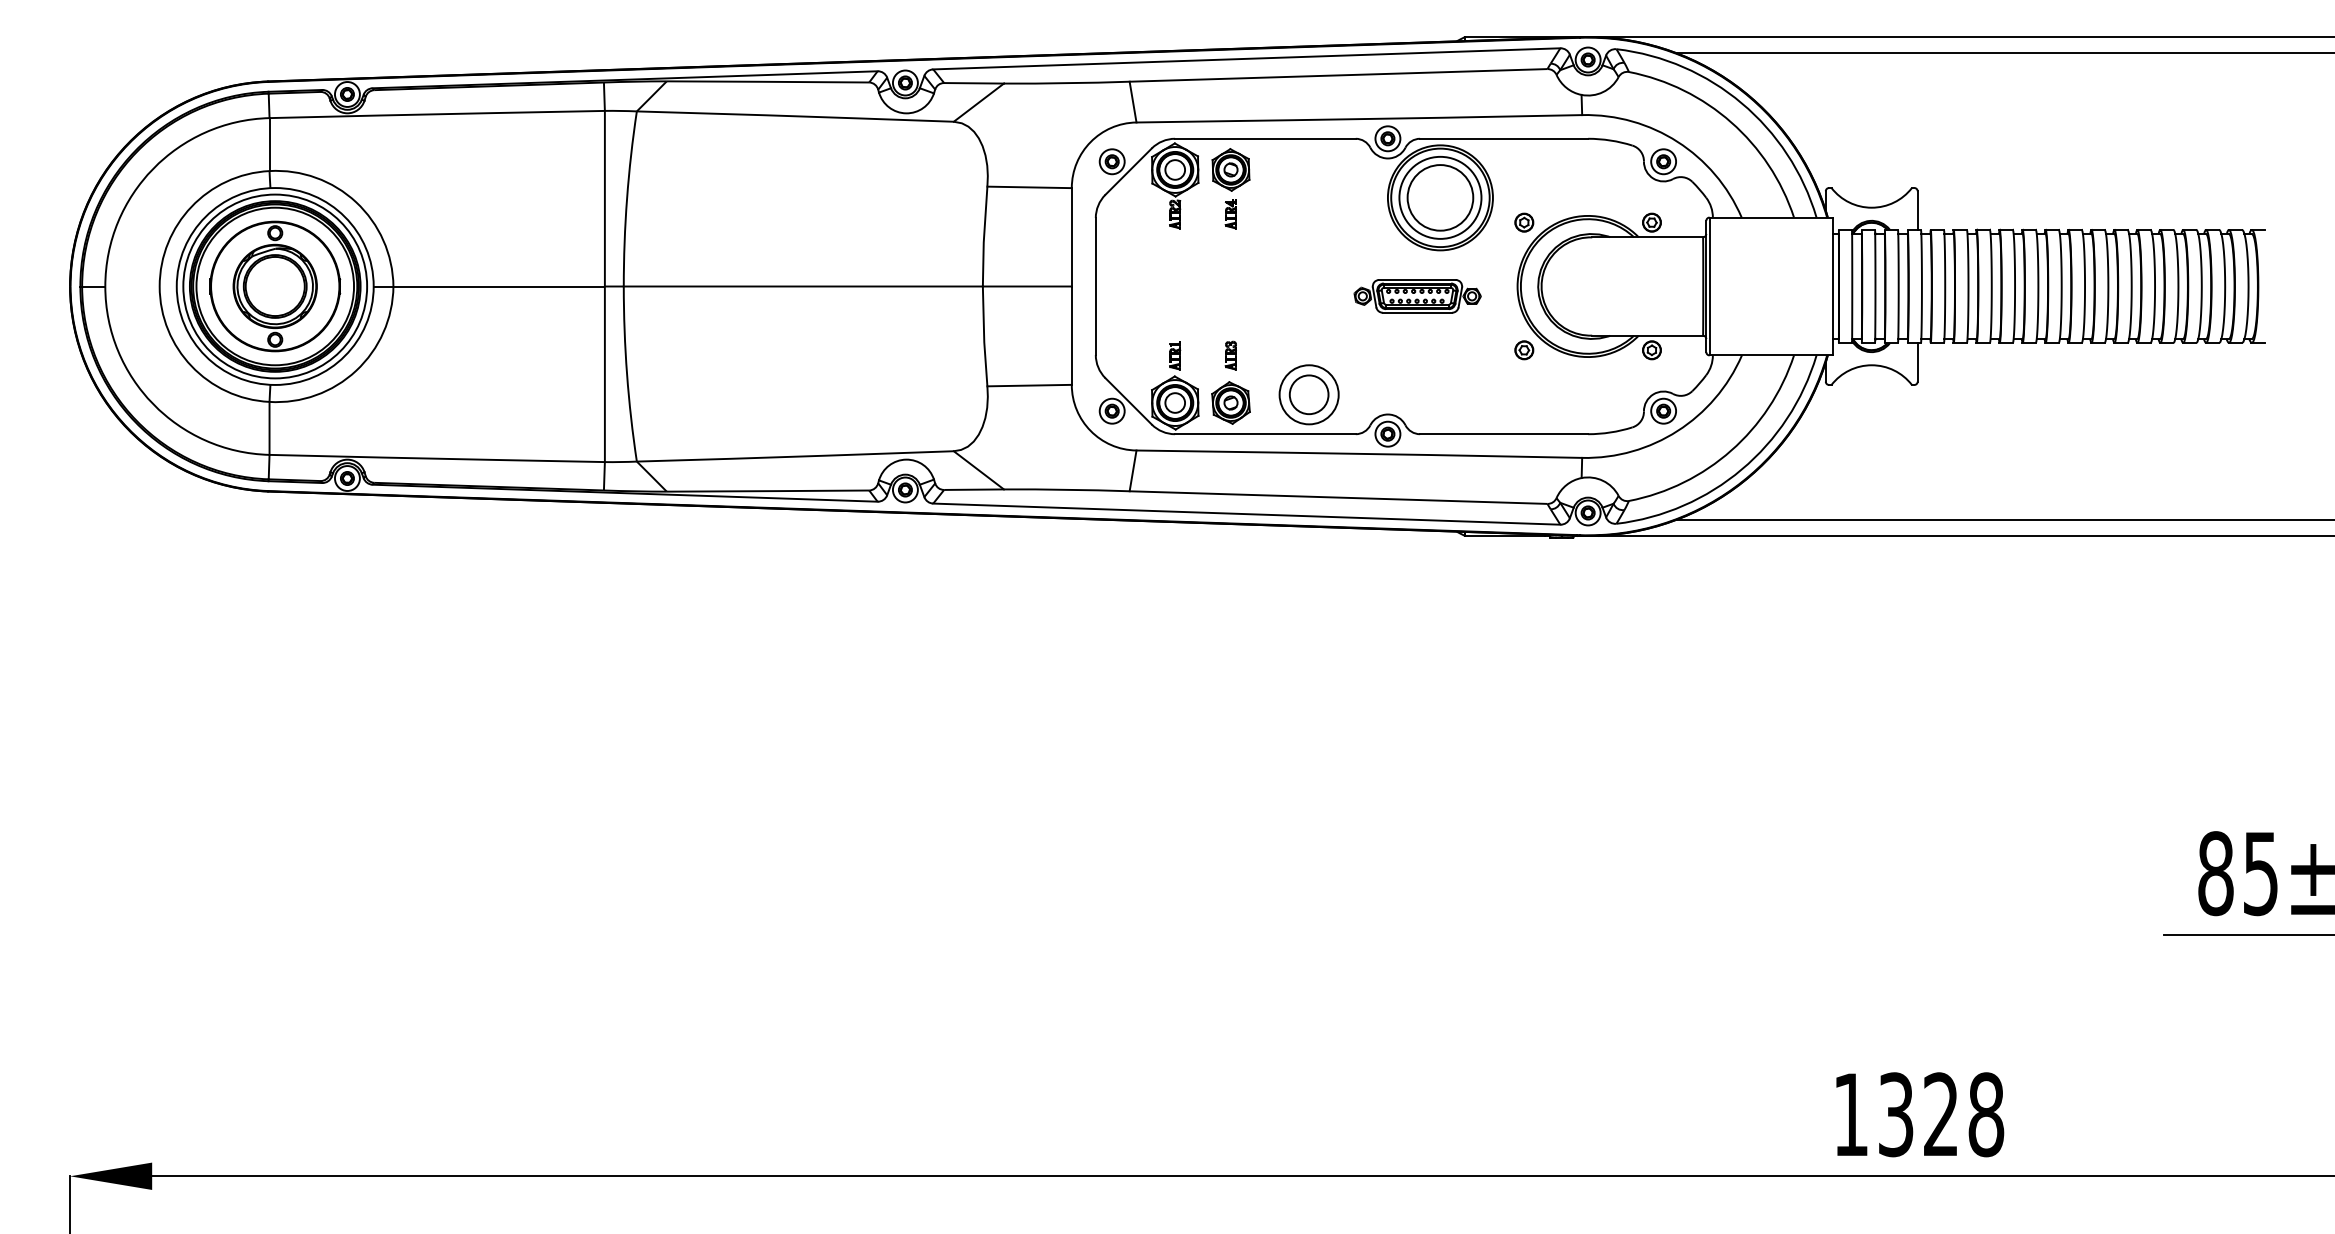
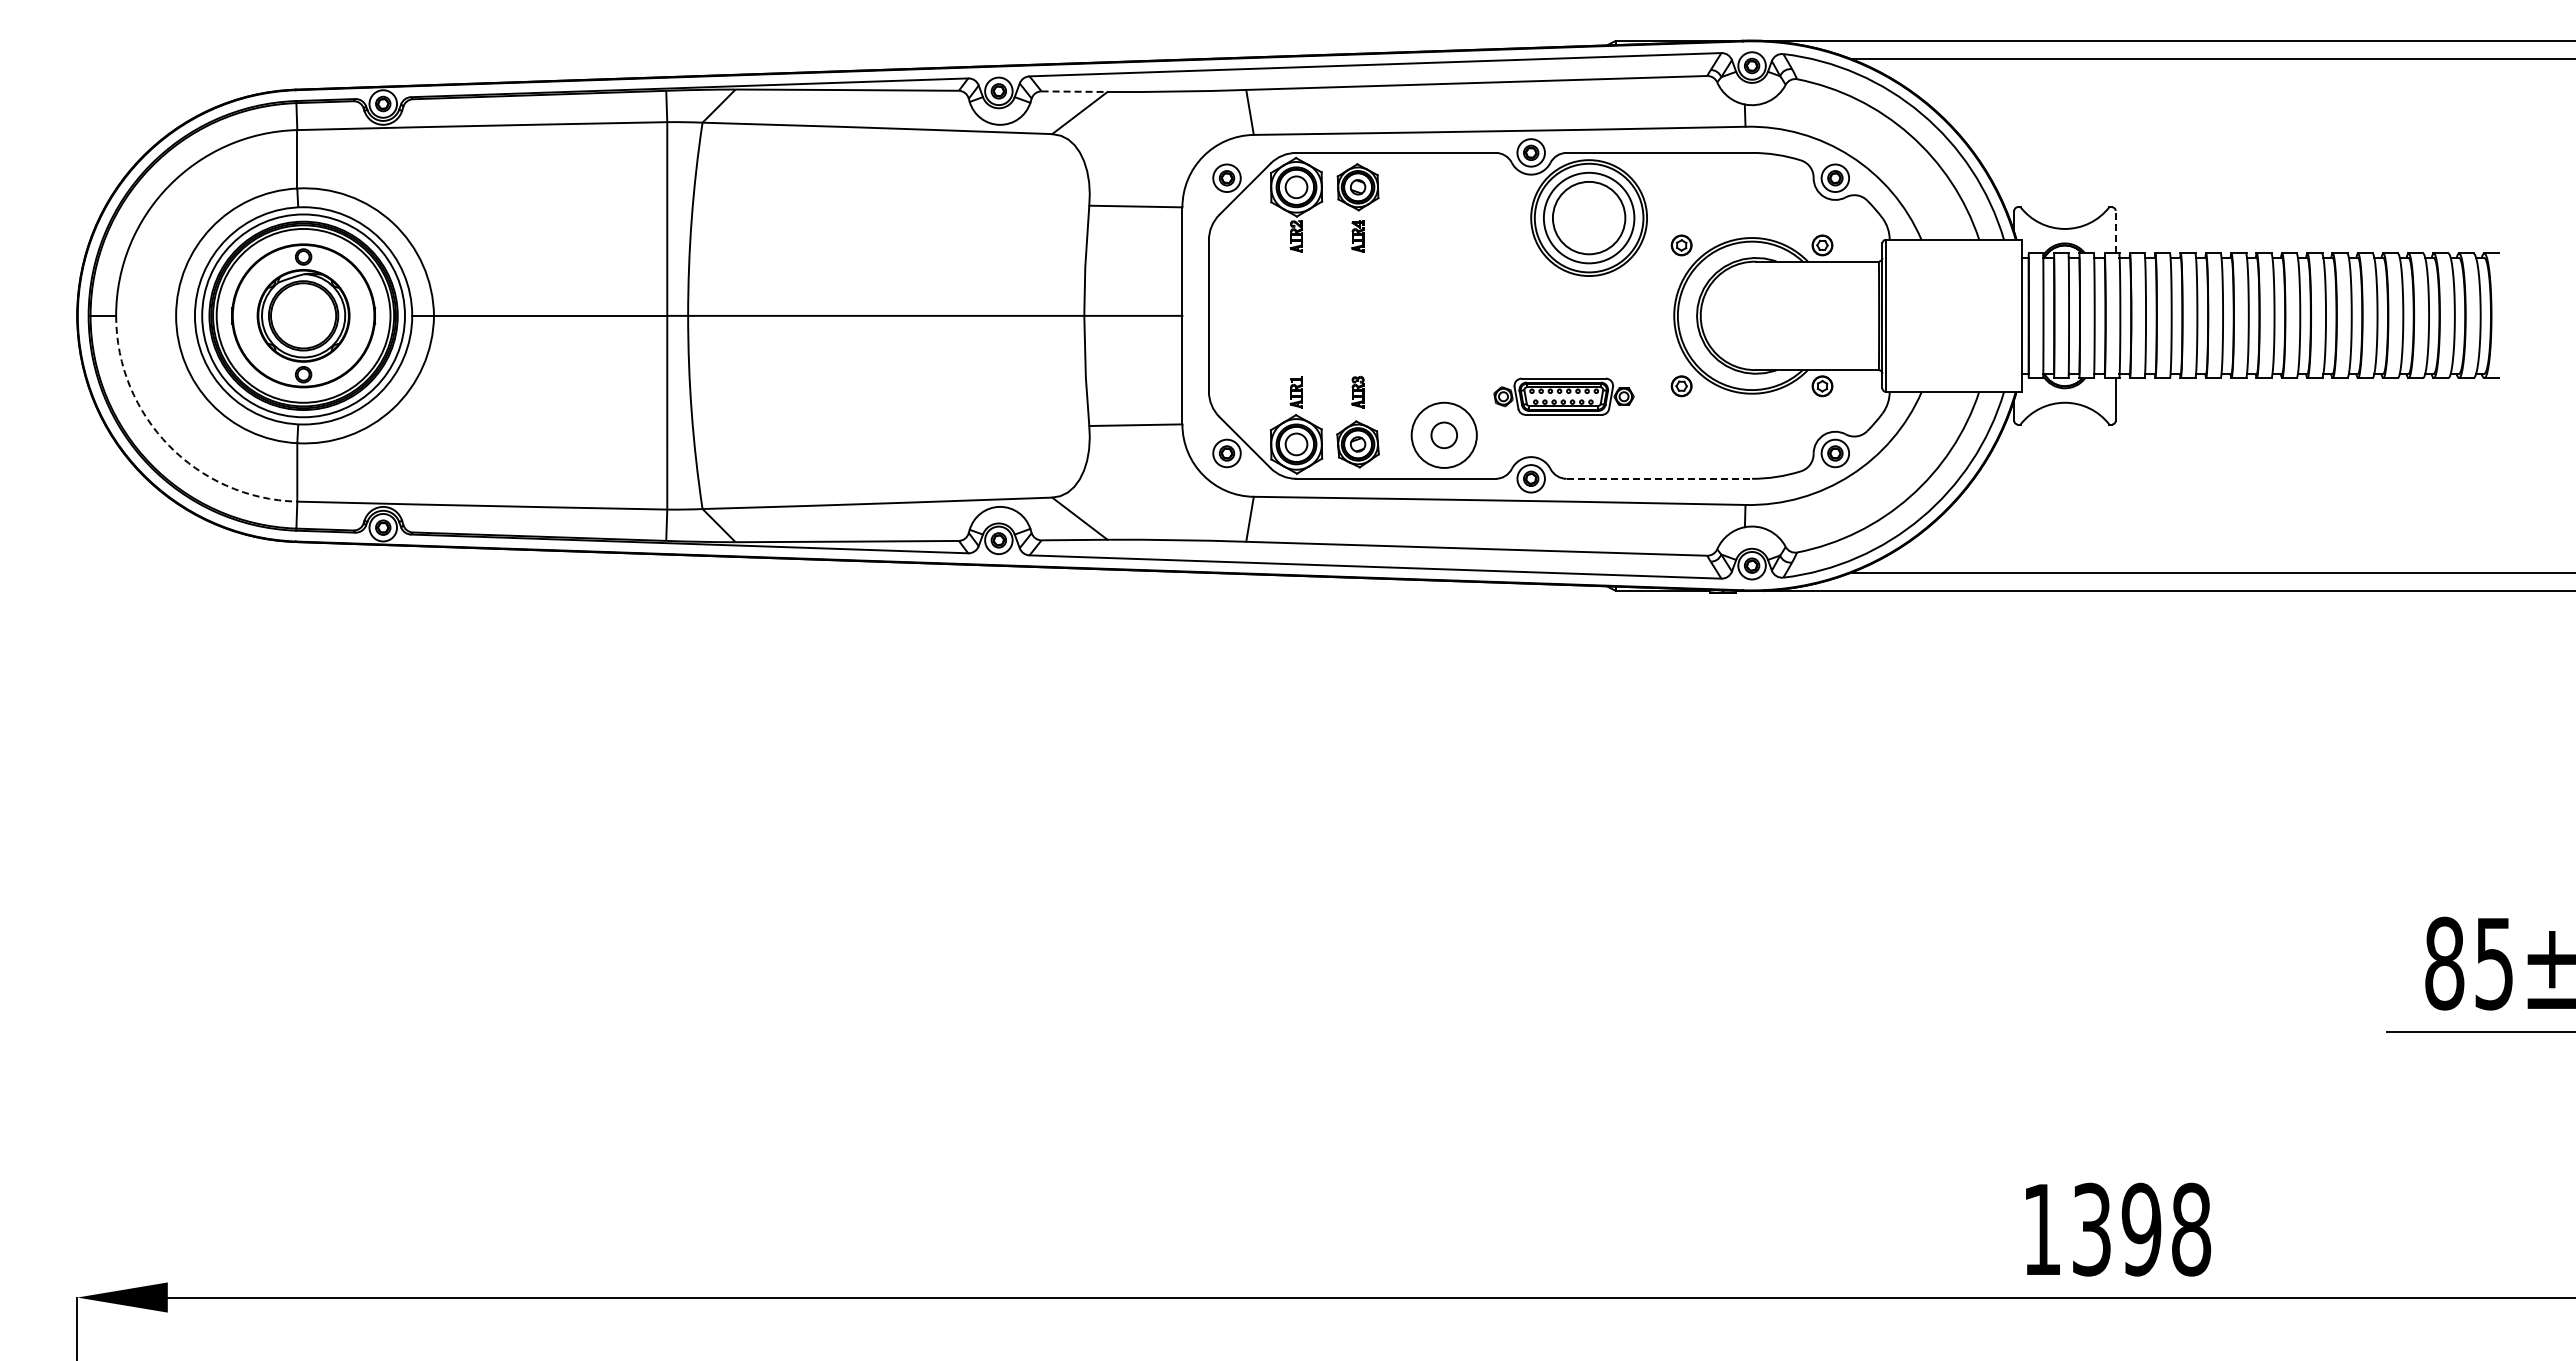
line: (973, 83) -> (1074, 91), solid -> dashed
line: (1917, 210) -> (2115, 231), solid -> dashed
part: (1417, 296) -> (1563, 396), moved
circle: (1308, 394) -> (1443, 435), size x0.6
arc: (152, 403) -> (168, 445), solid -> dashed
line: (1504, 433) -> (1659, 478), solid -> dashed
text: (1941, 1114) -> (2141, 1229), 1328 -> 1398

